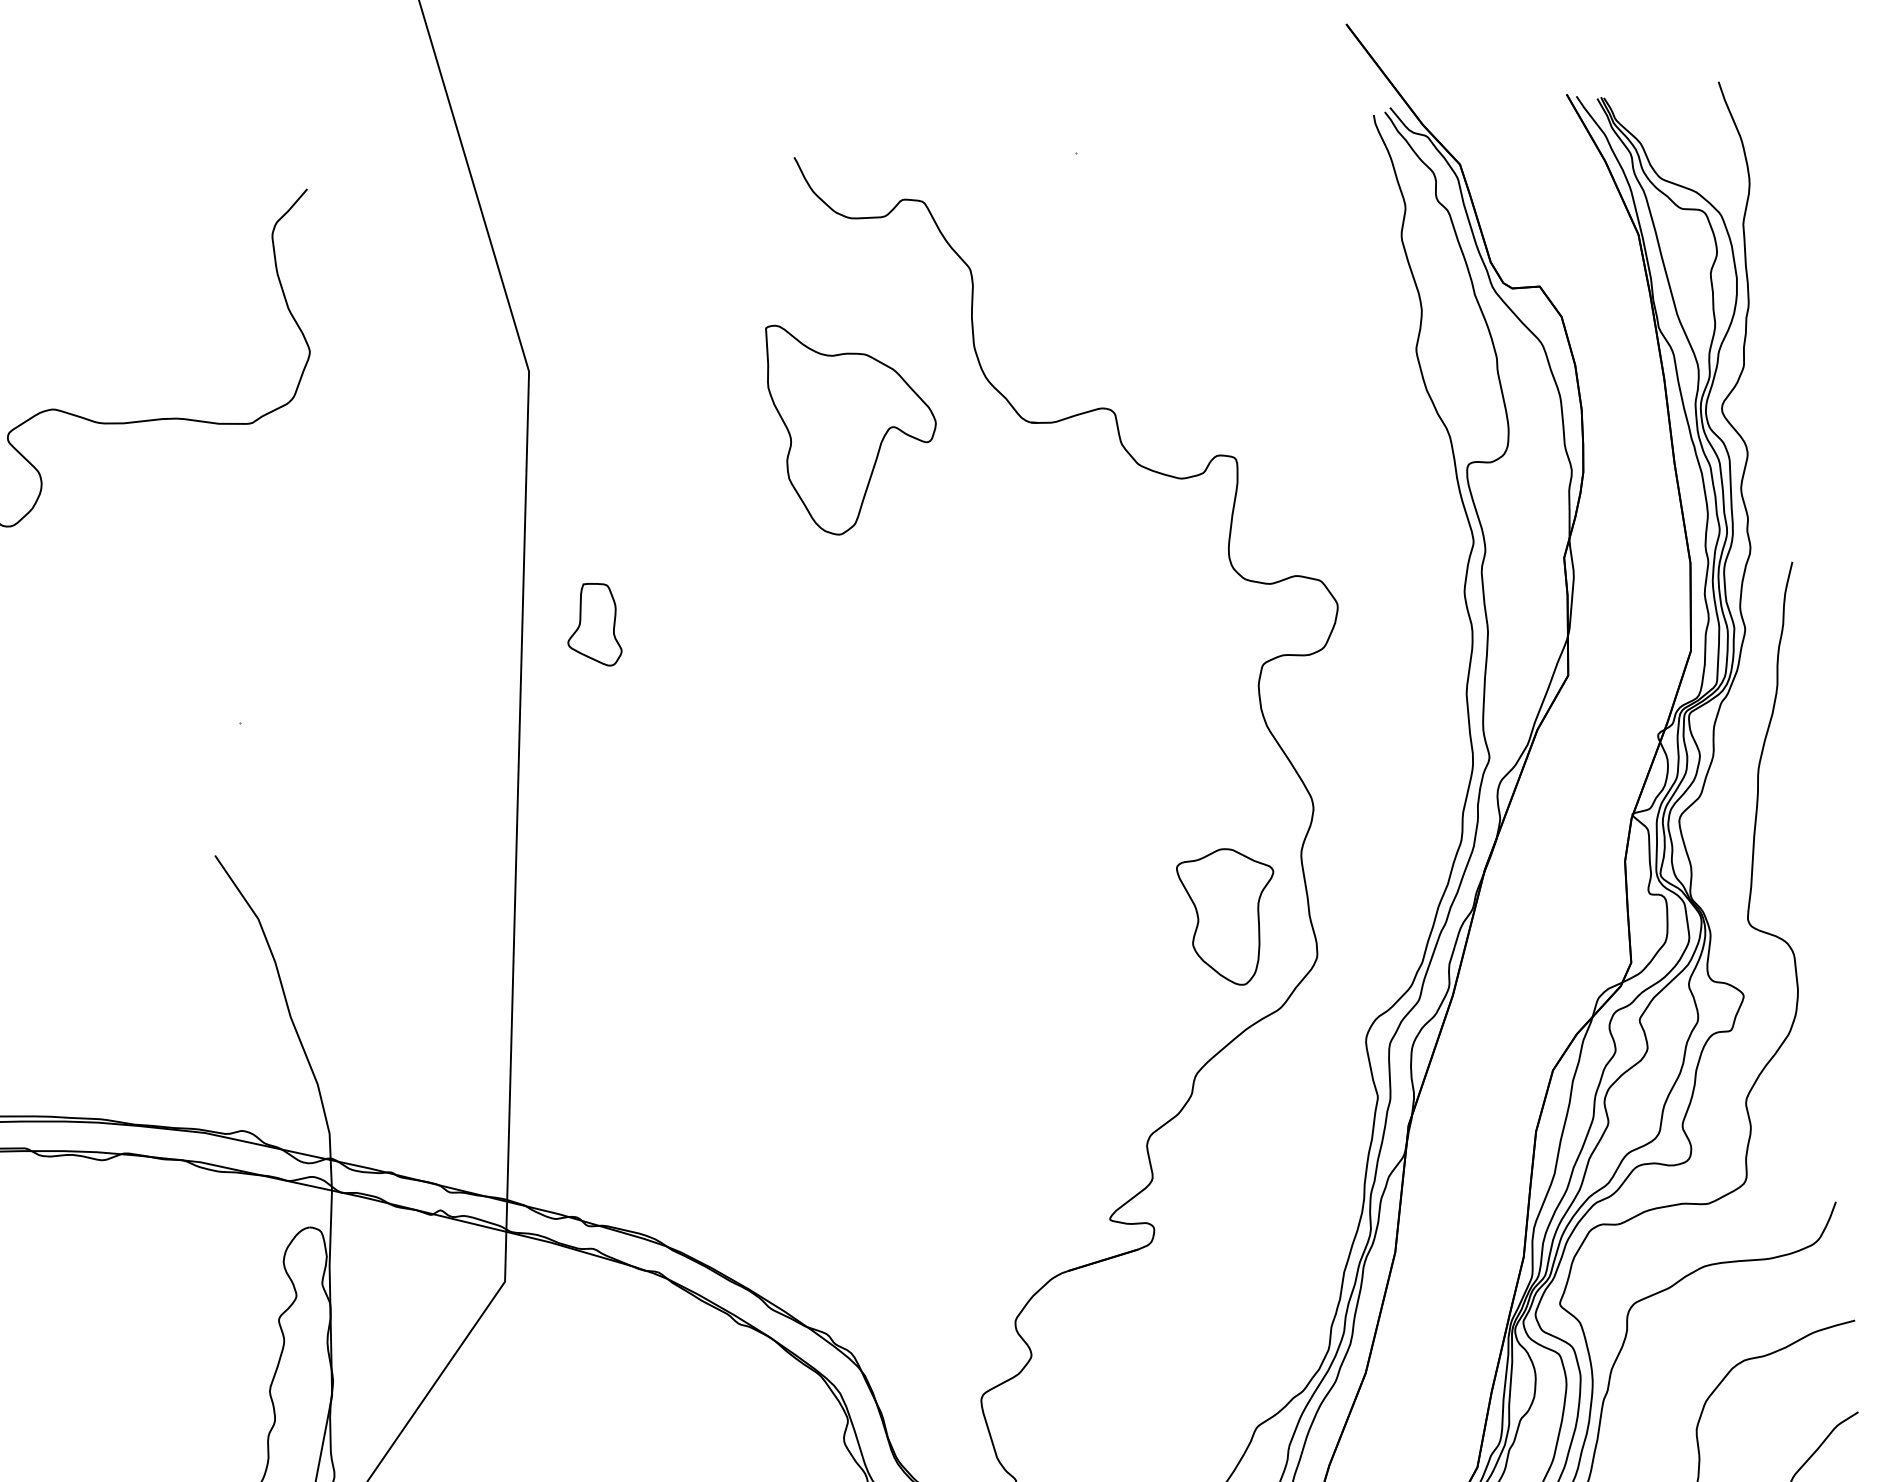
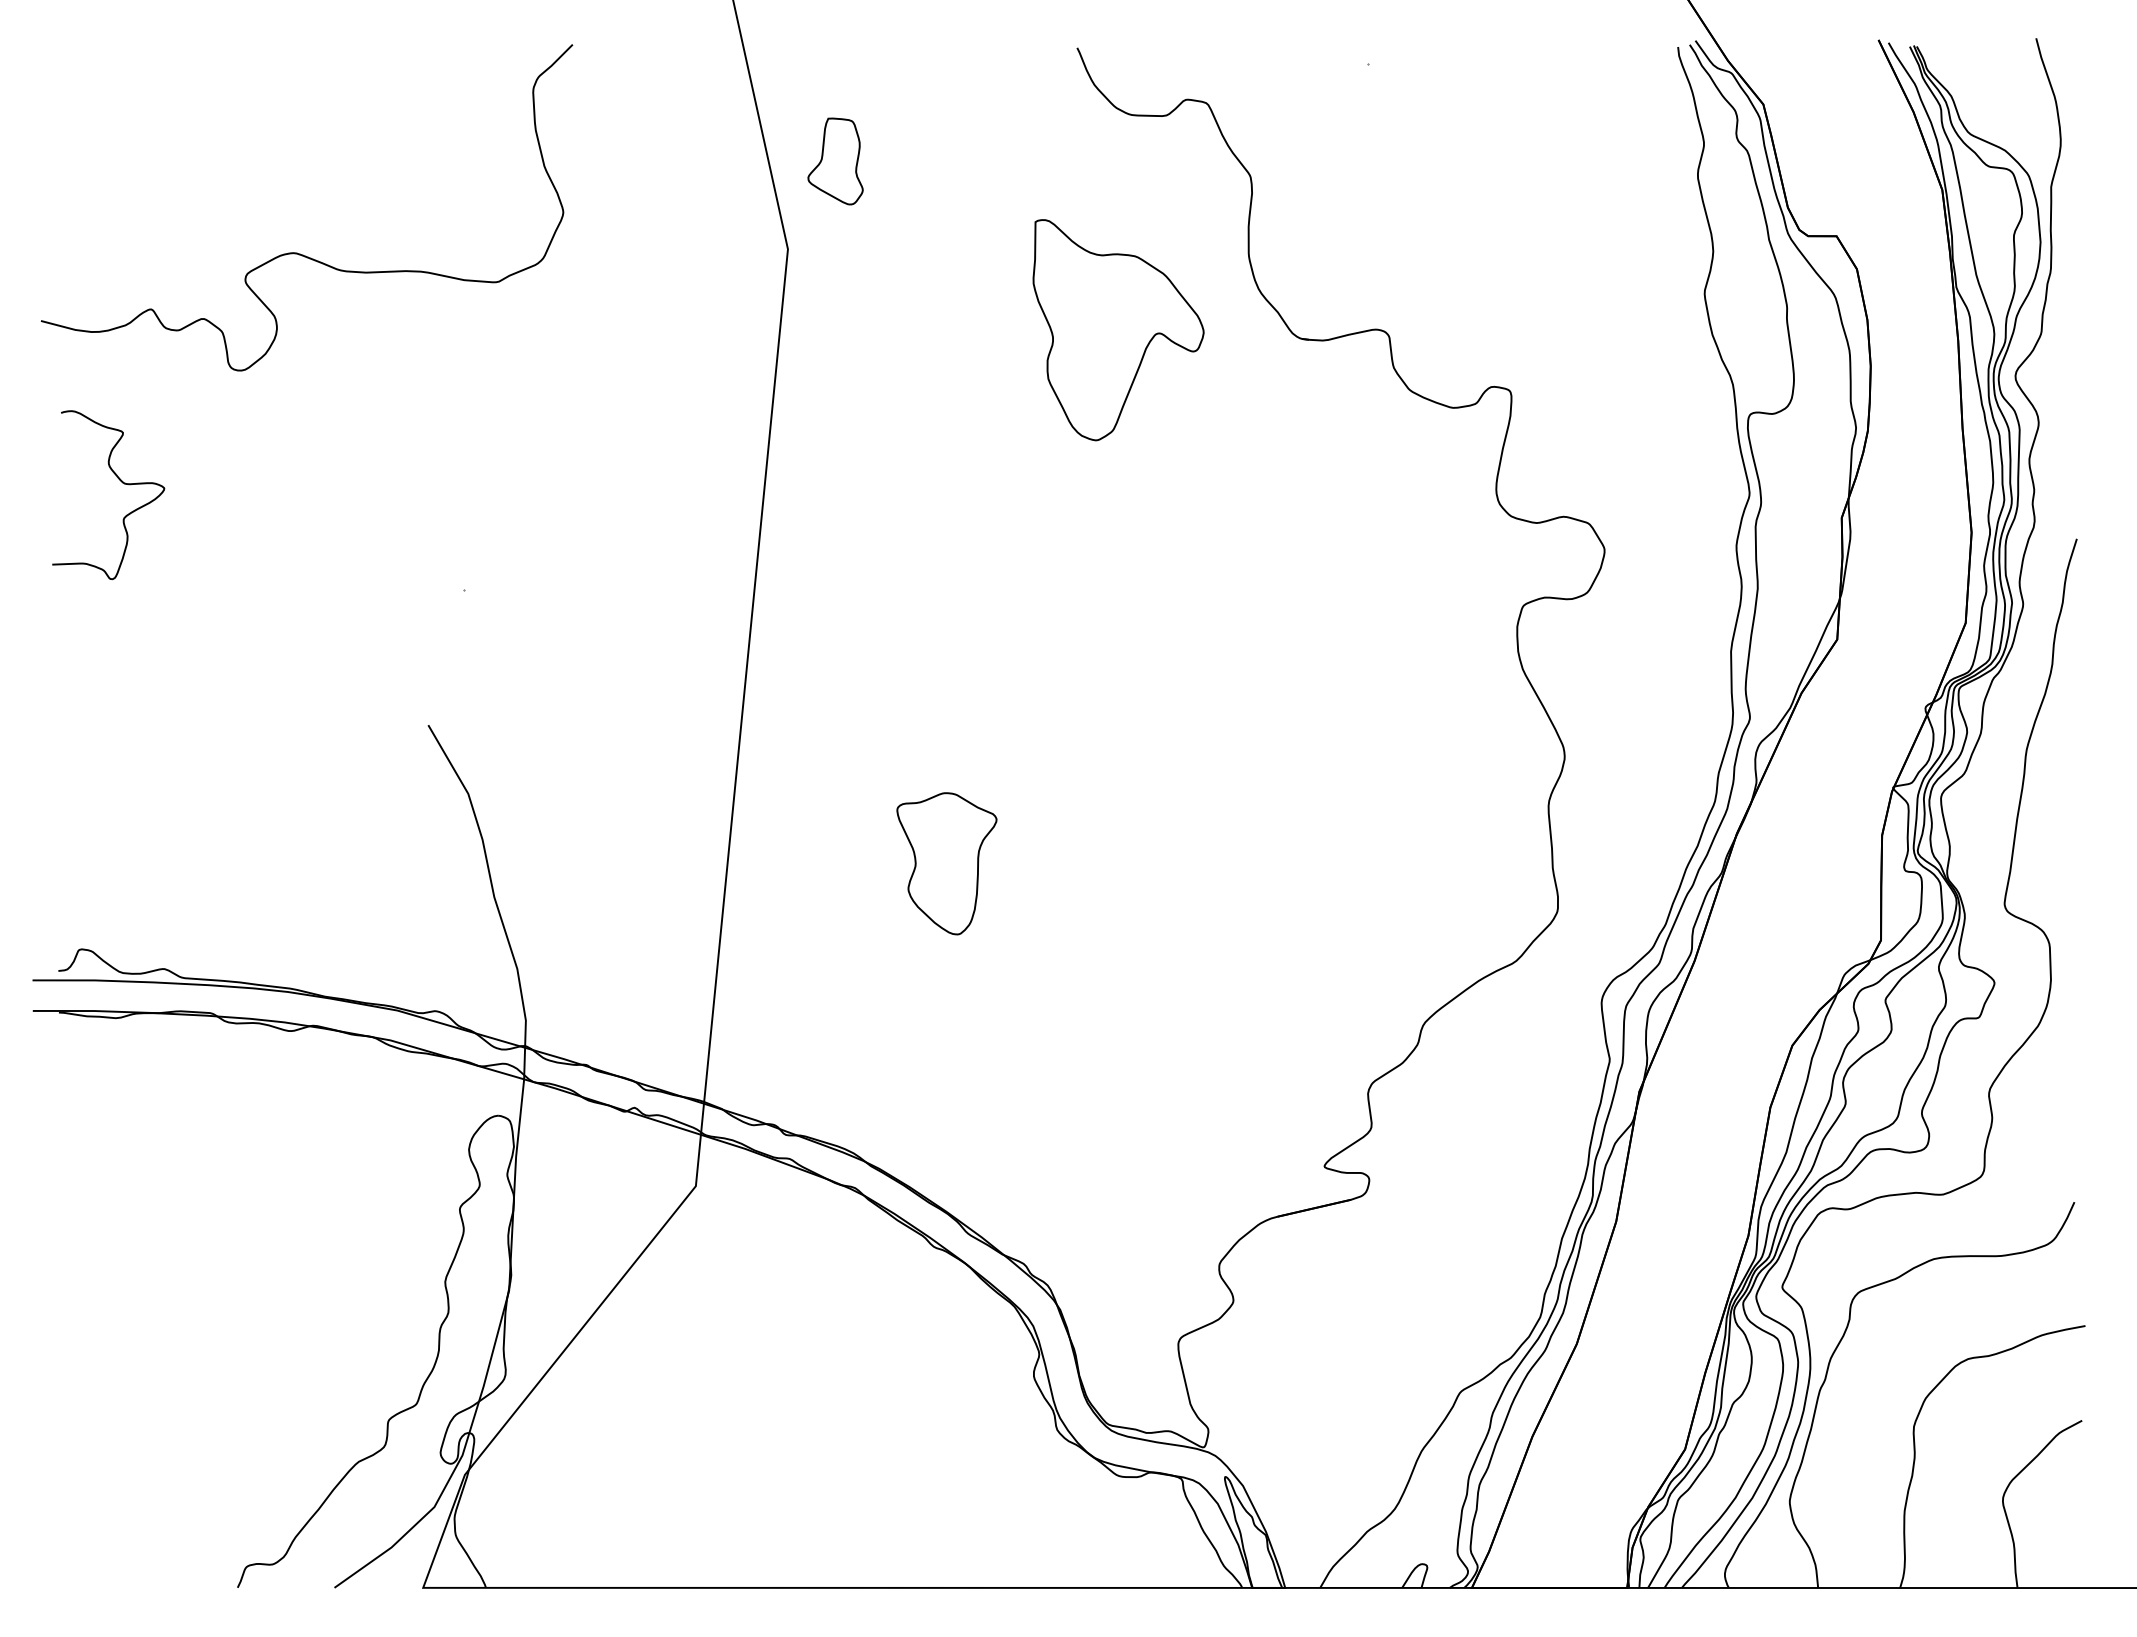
part: (593, 625) -> (835, 161), moved
part: (1228, 917) -> (946, 863), moved

